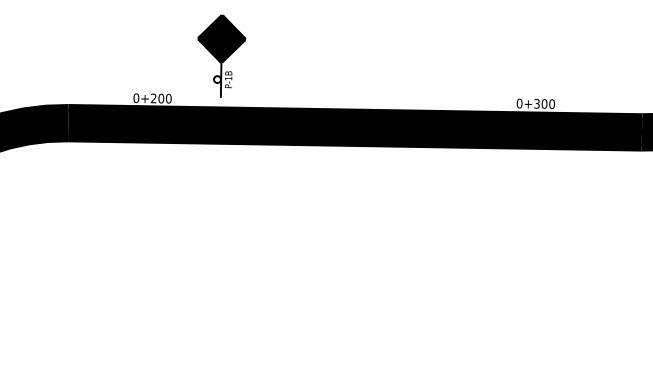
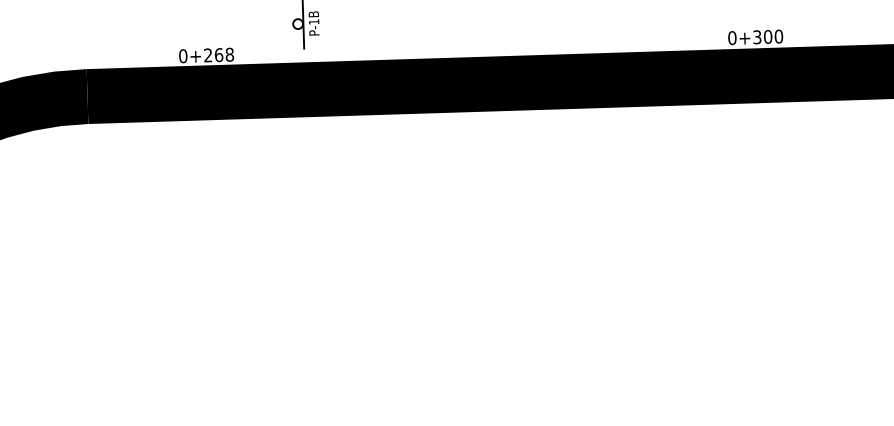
text: (164, 98) -> (223, 54), 0+200 -> 0+268

